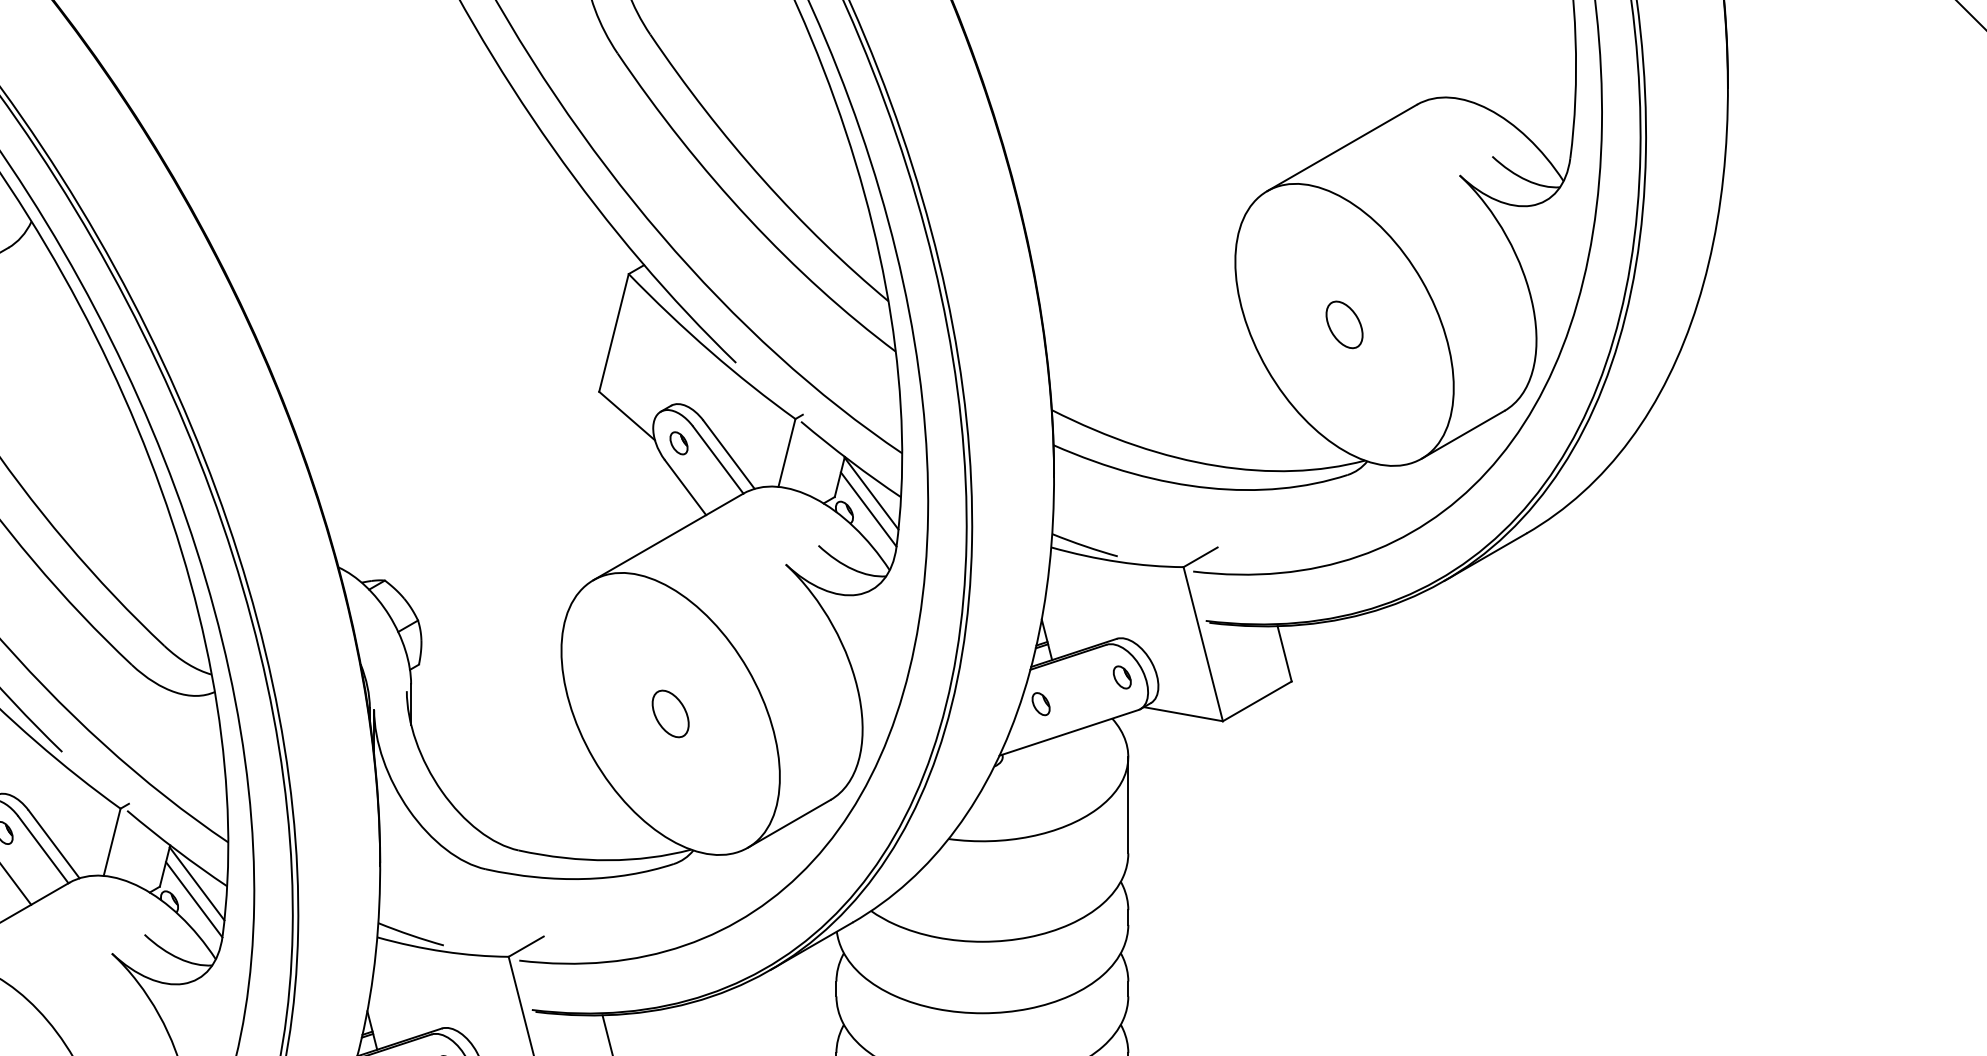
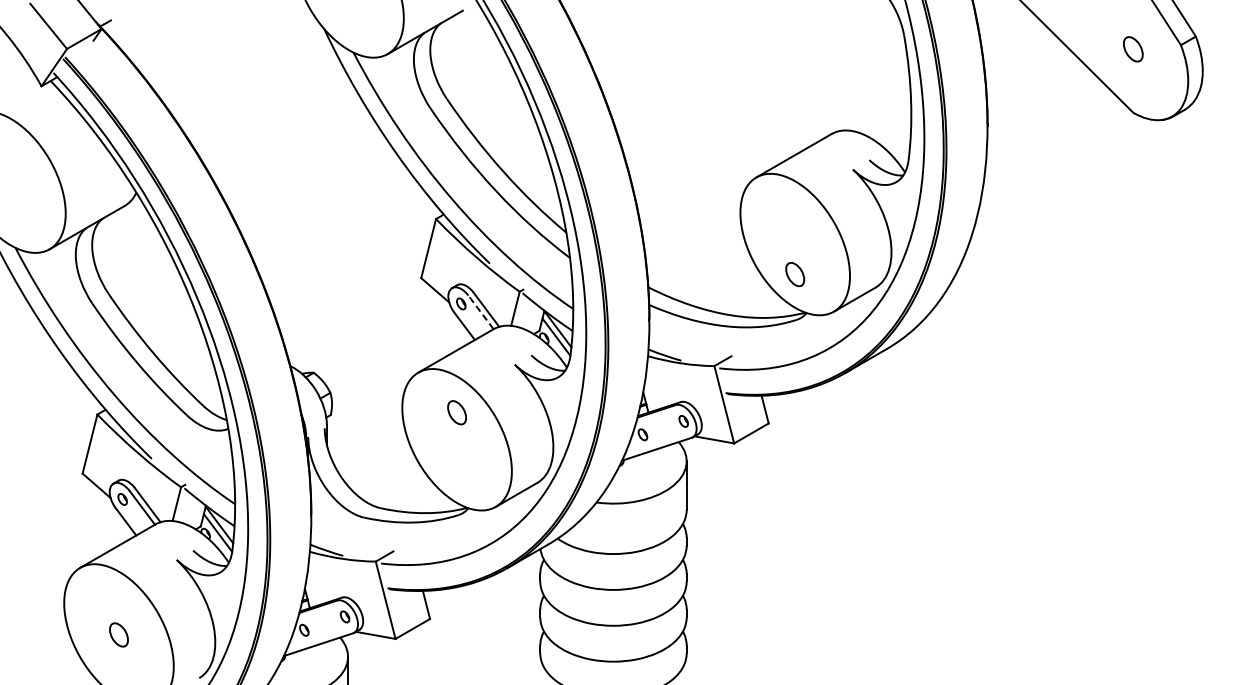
part: (1345, 324) -> (795, 274), moved
line: (717, 460) -> (480, 312), solid -> dashed
part: (669, 713) -> (456, 412), moved

